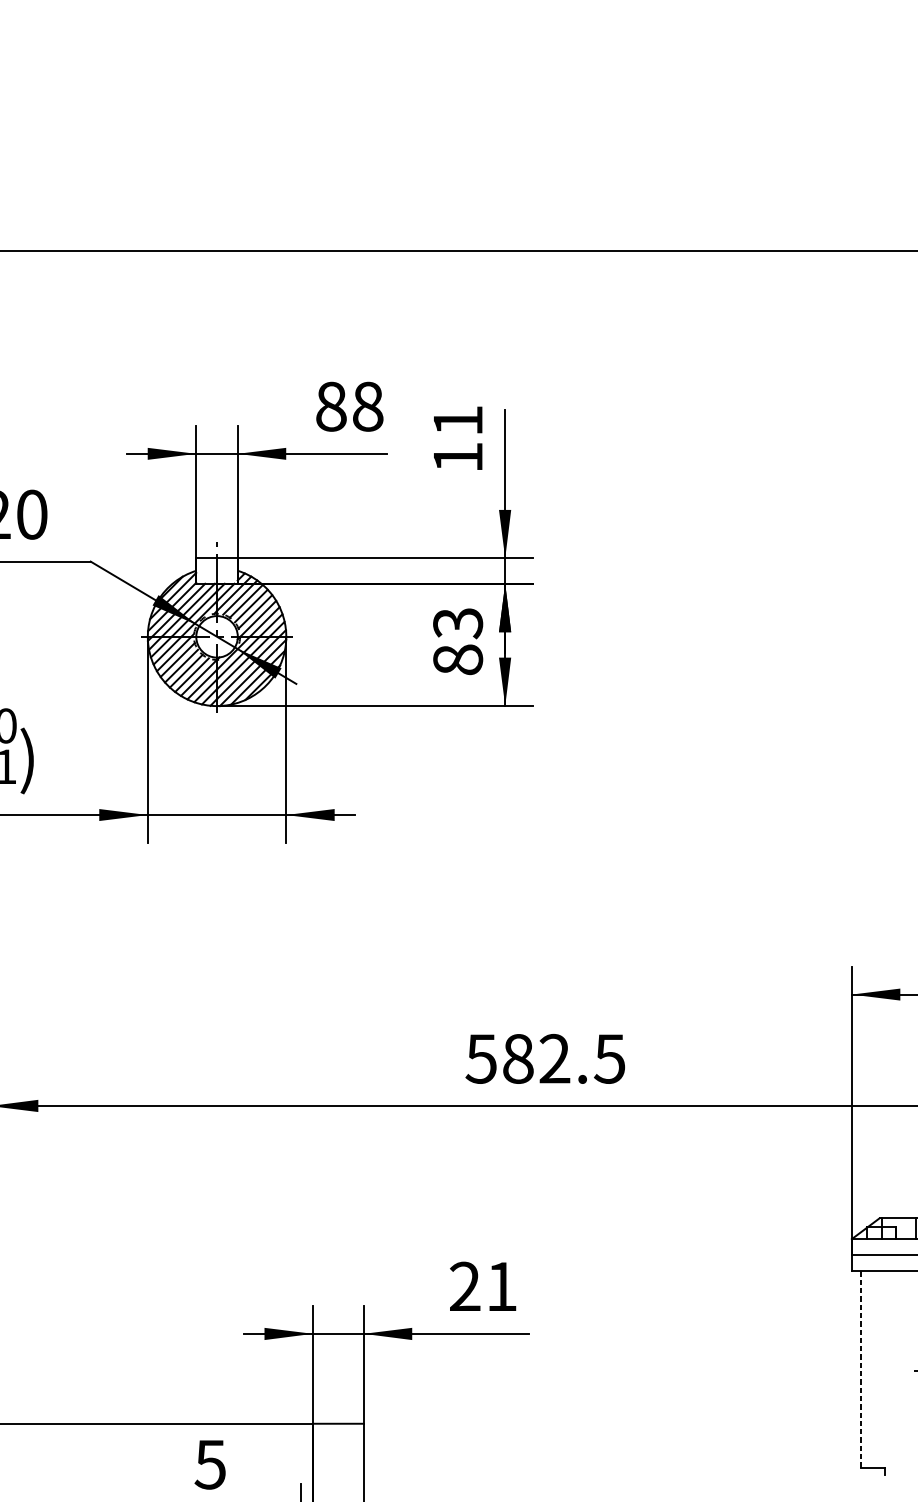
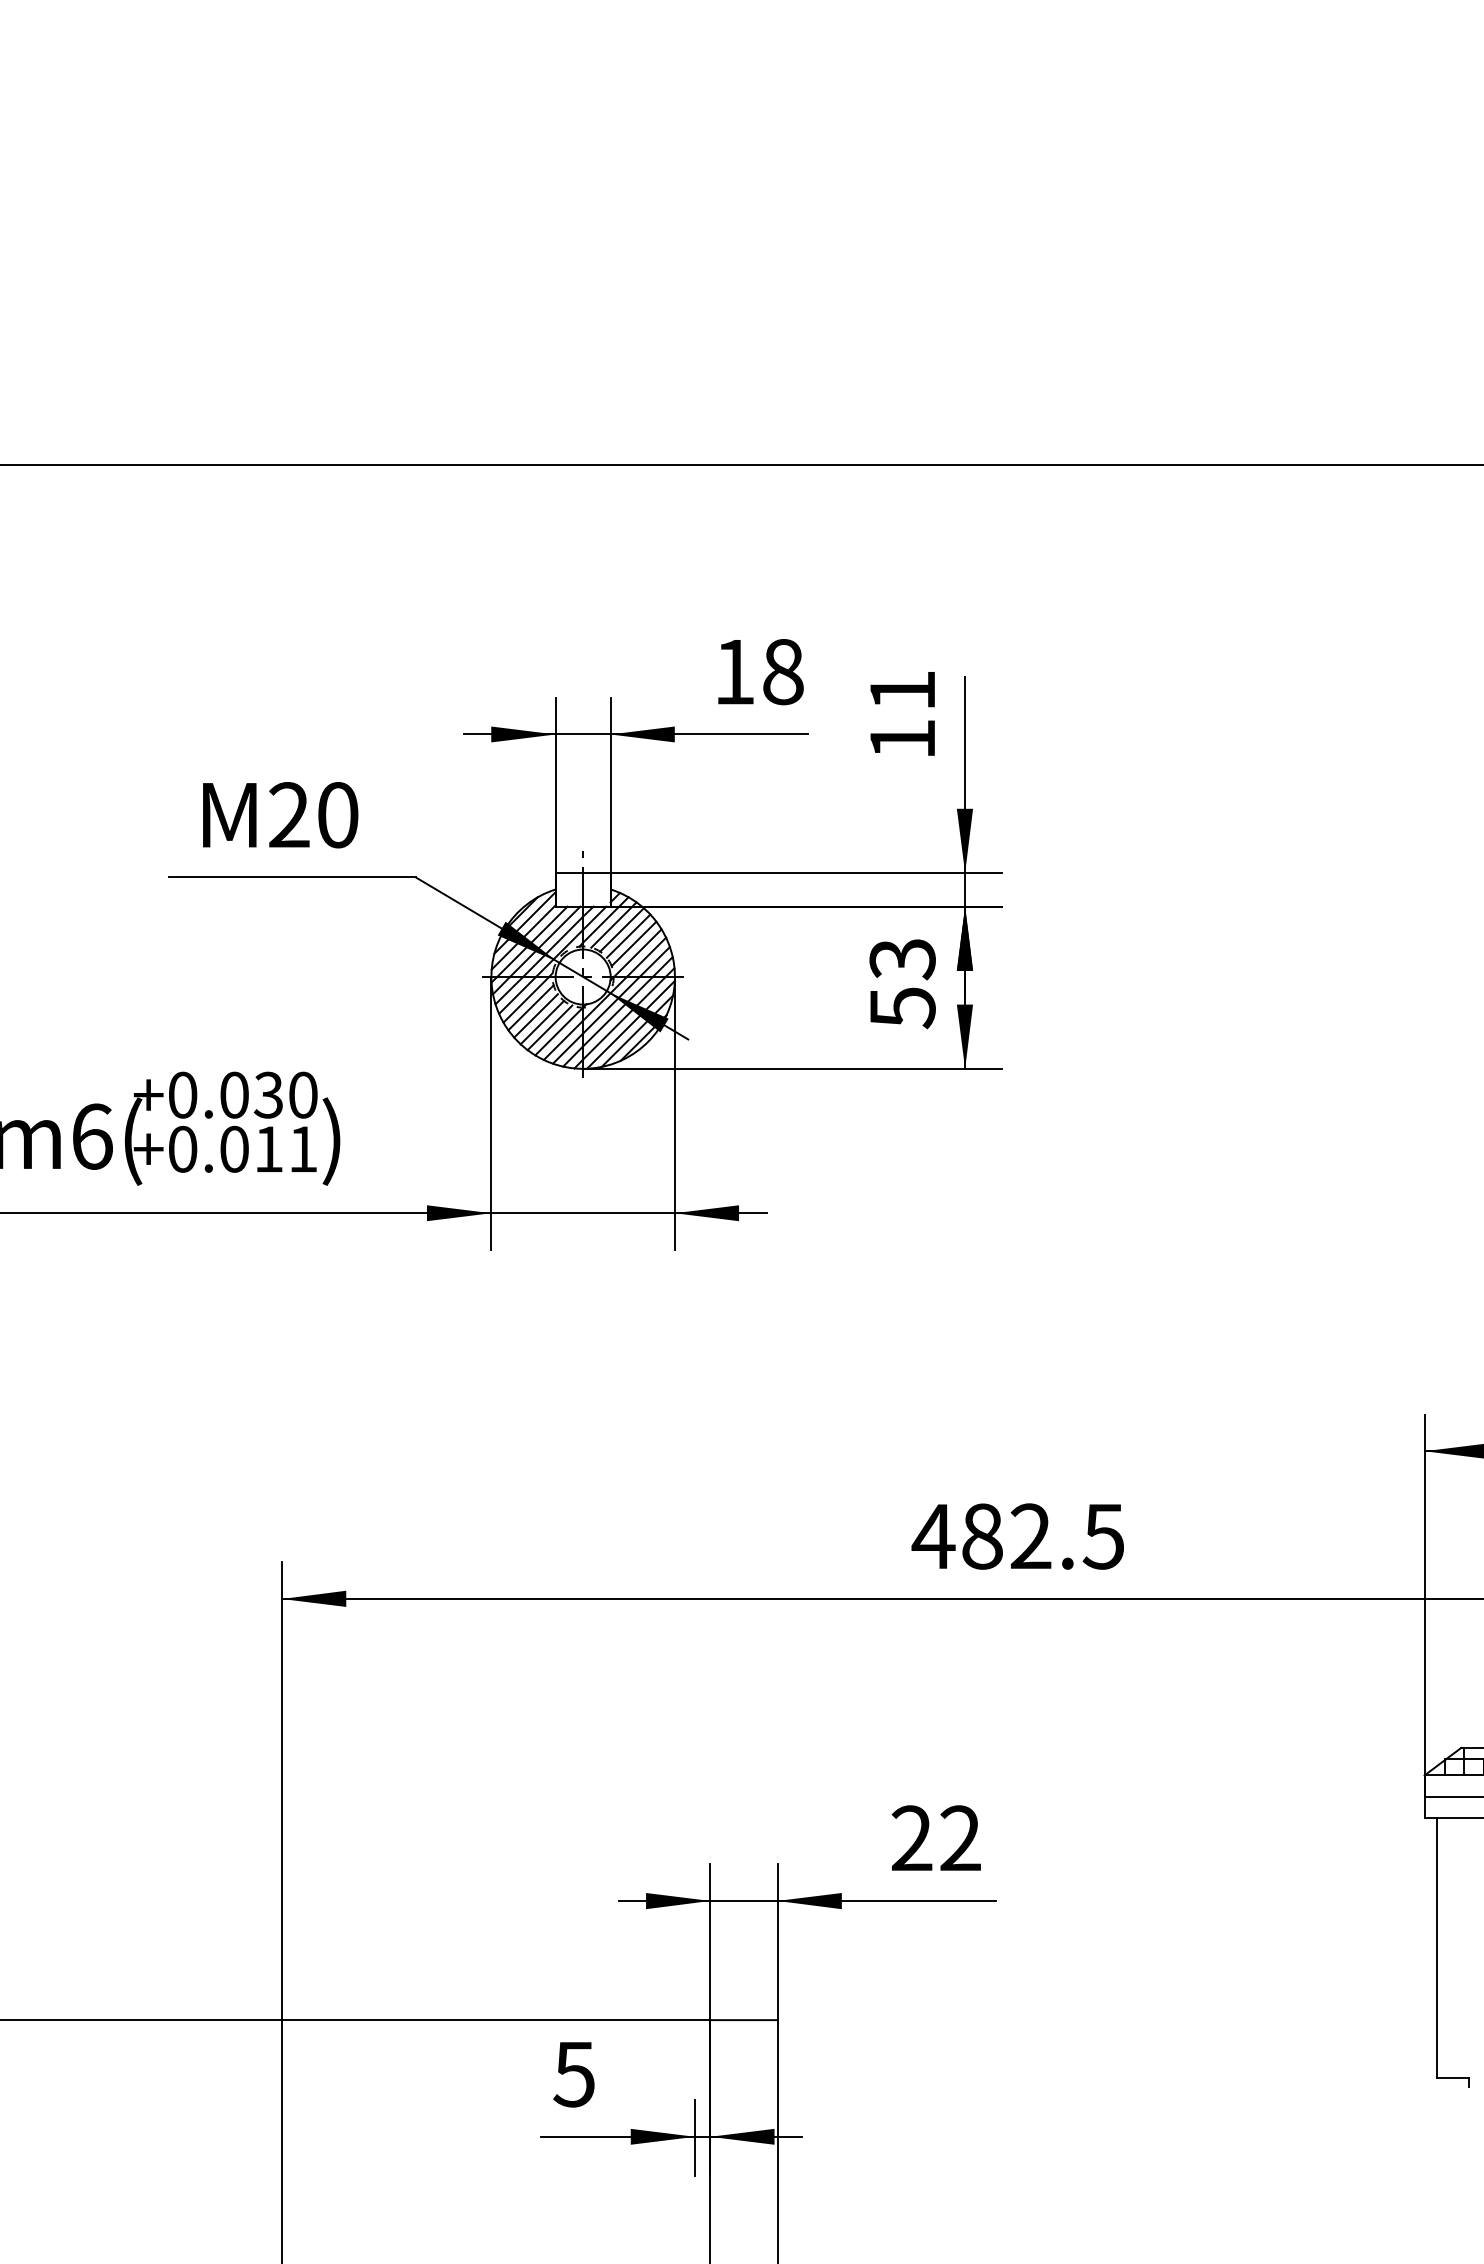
text: (331, 407) -> (734, 672), 88 -> 18
text: (457, 660) -> (902, 1008), 83 -> 53
text: (481, 1058) -> (933, 1536), 582.5 -> 482.5
text: (501, 1285) -> (960, 1837), 21 -> 22
line: (860, 1368) -> (1436, 1947), dashed -> solid

